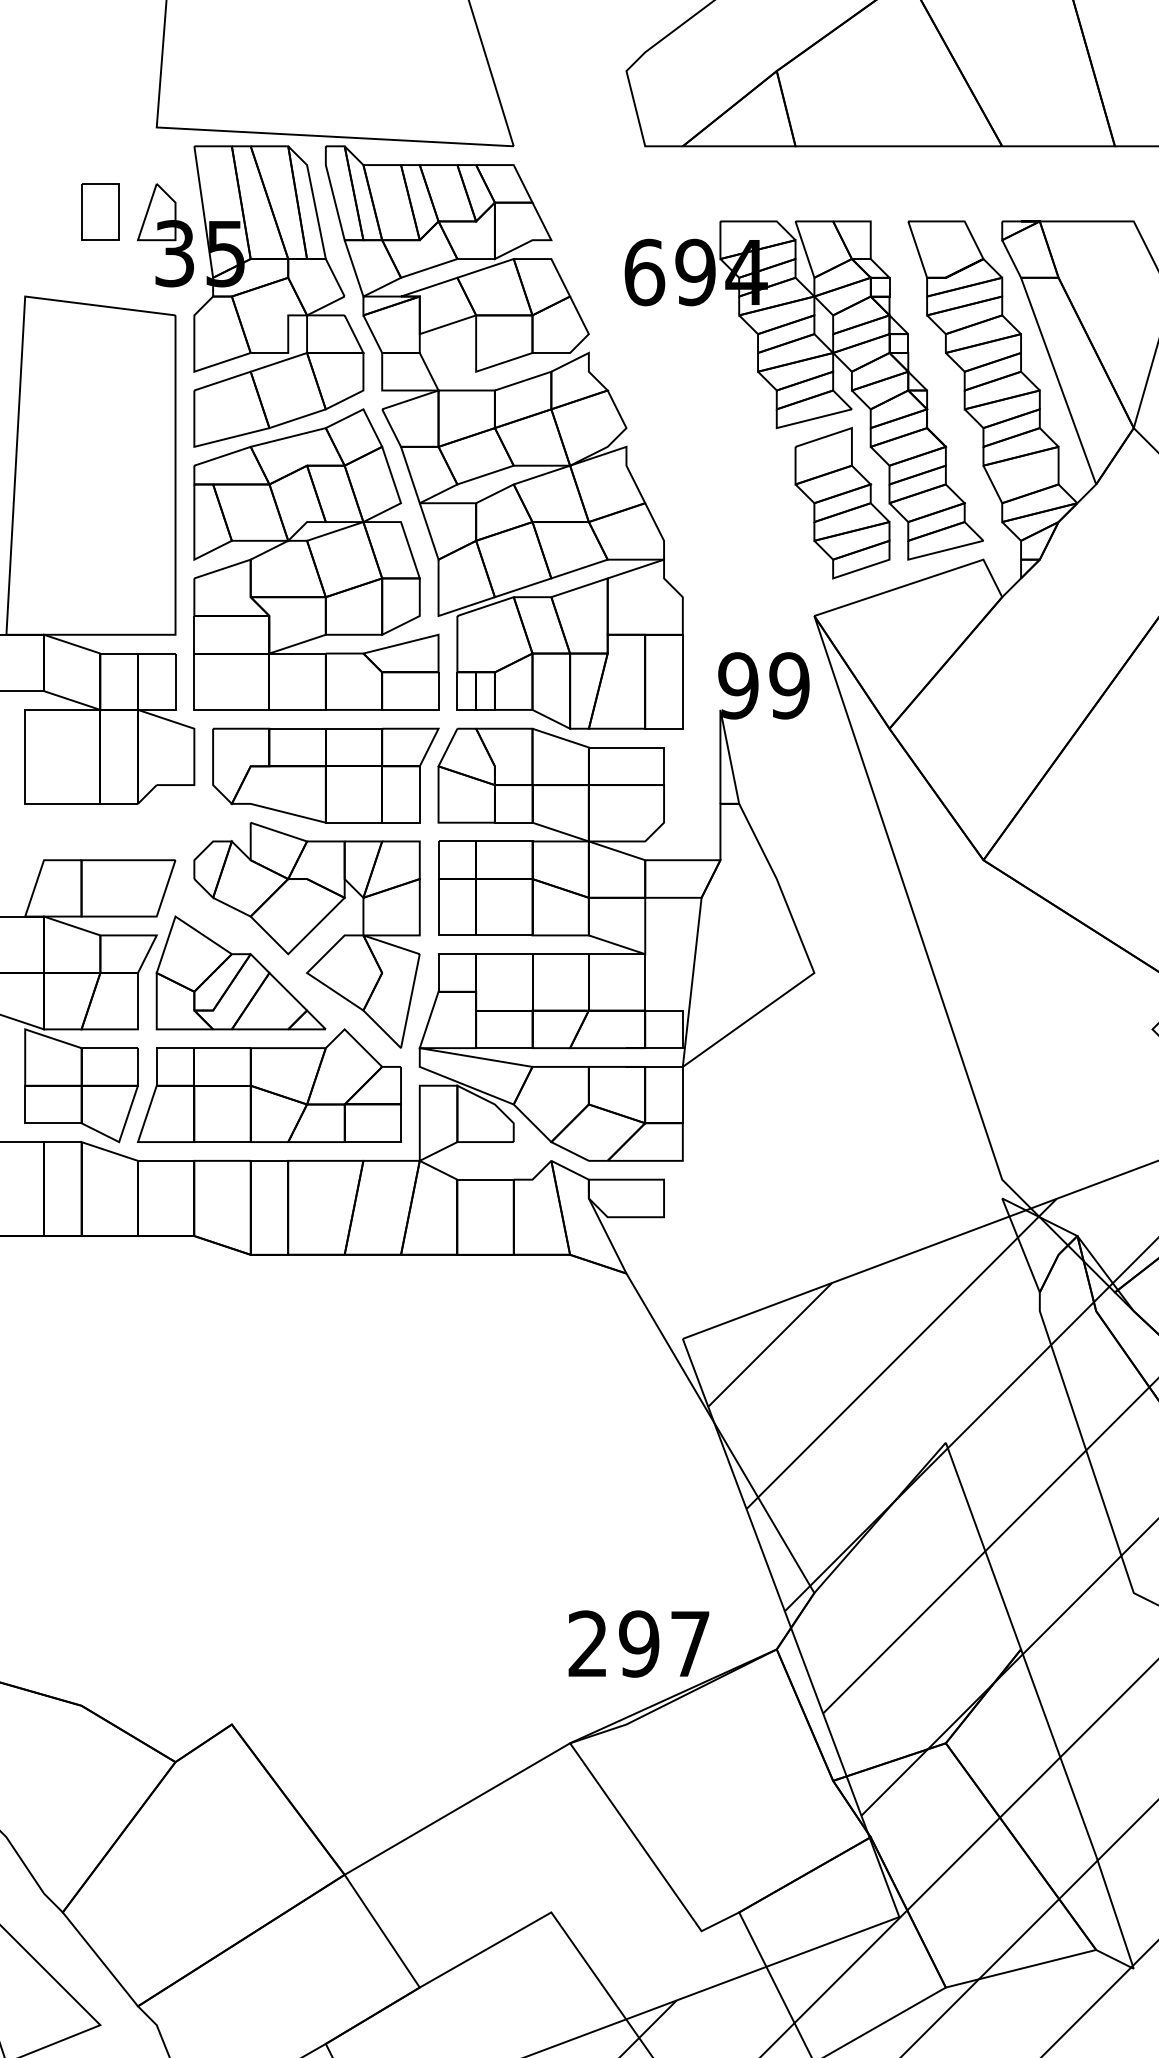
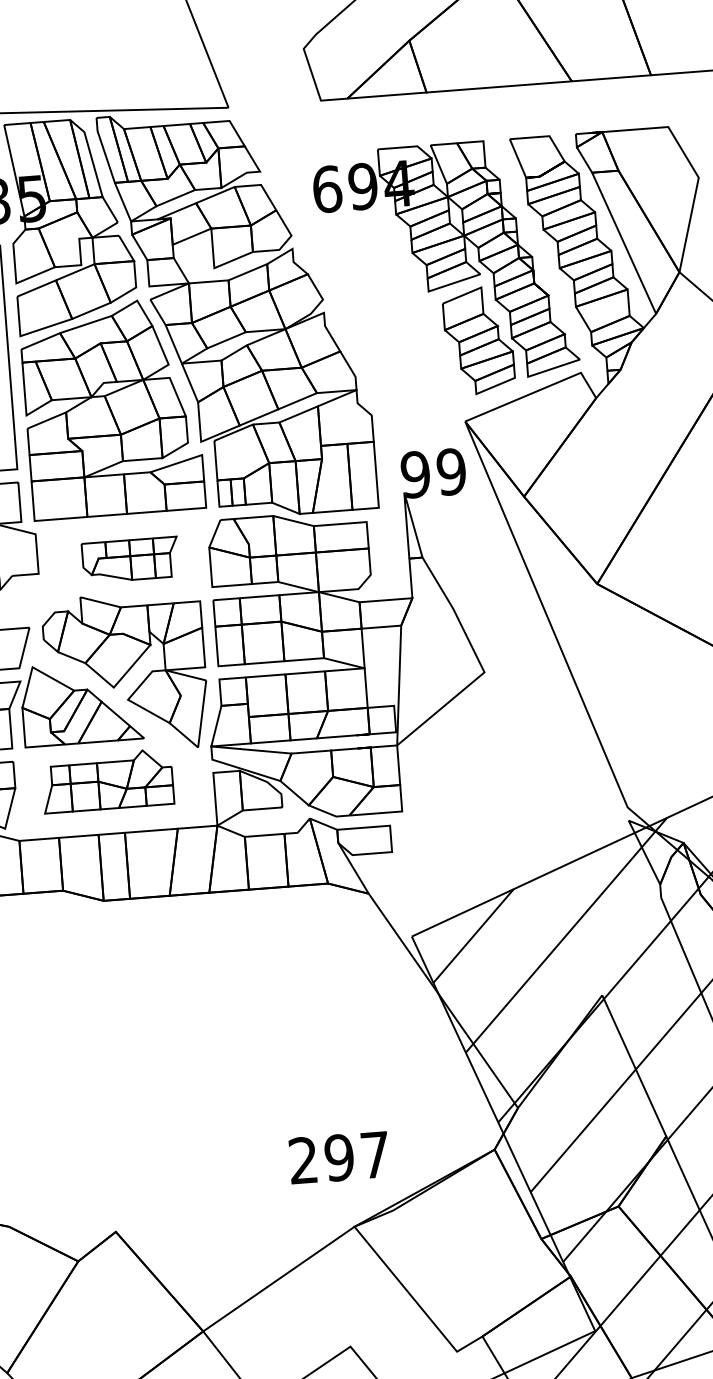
part: (325, 775) -> (130, 560), size x0.6
part: (268, 1085) -> (107, 780), size x0.7
text: (638, 1643) -> (338, 1157), moved

